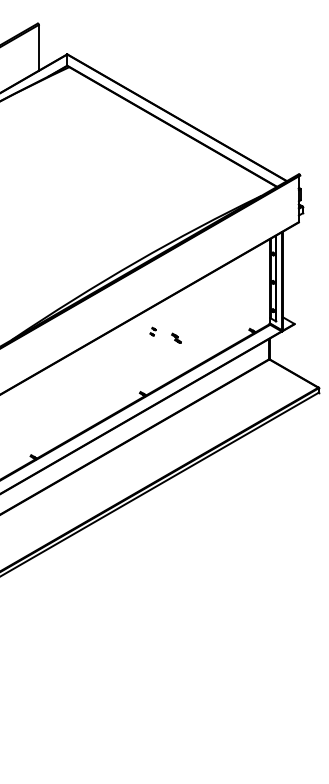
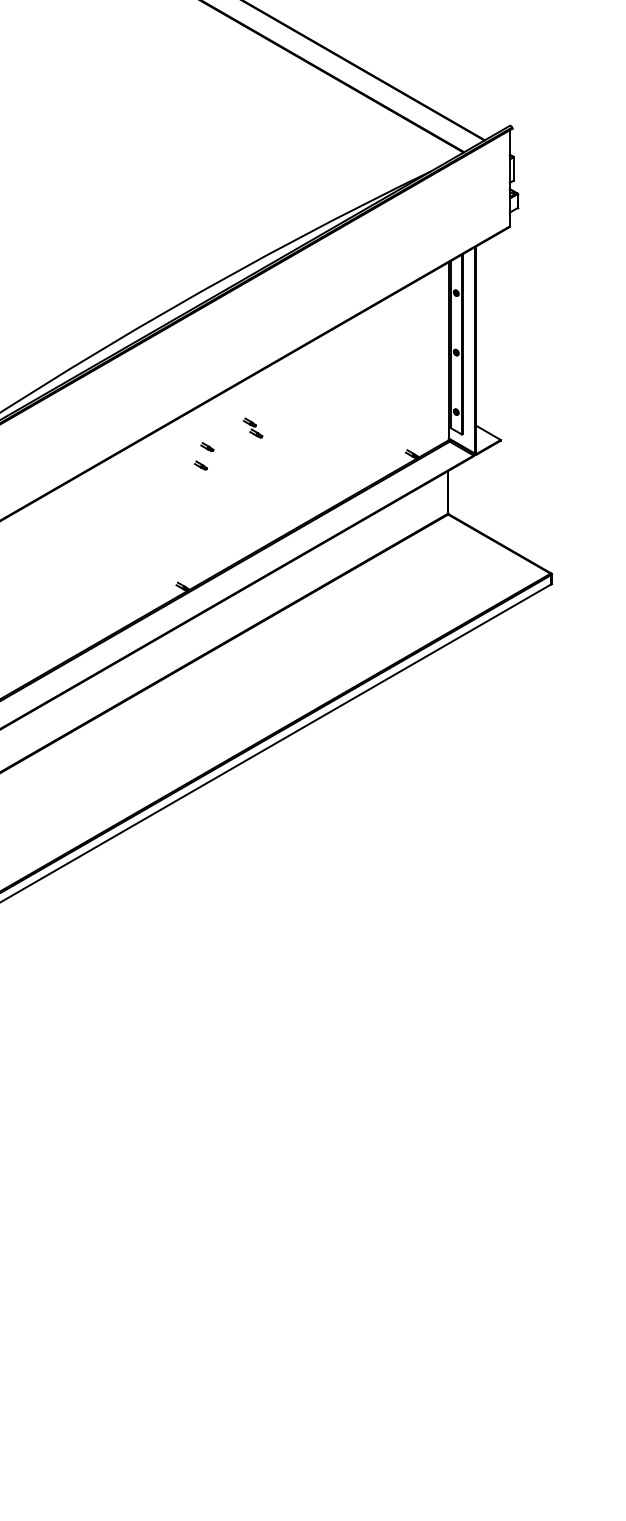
part: (152, 331) -> (202, 455), size x1.67
part: (176, 337) -> (253, 426), moved

